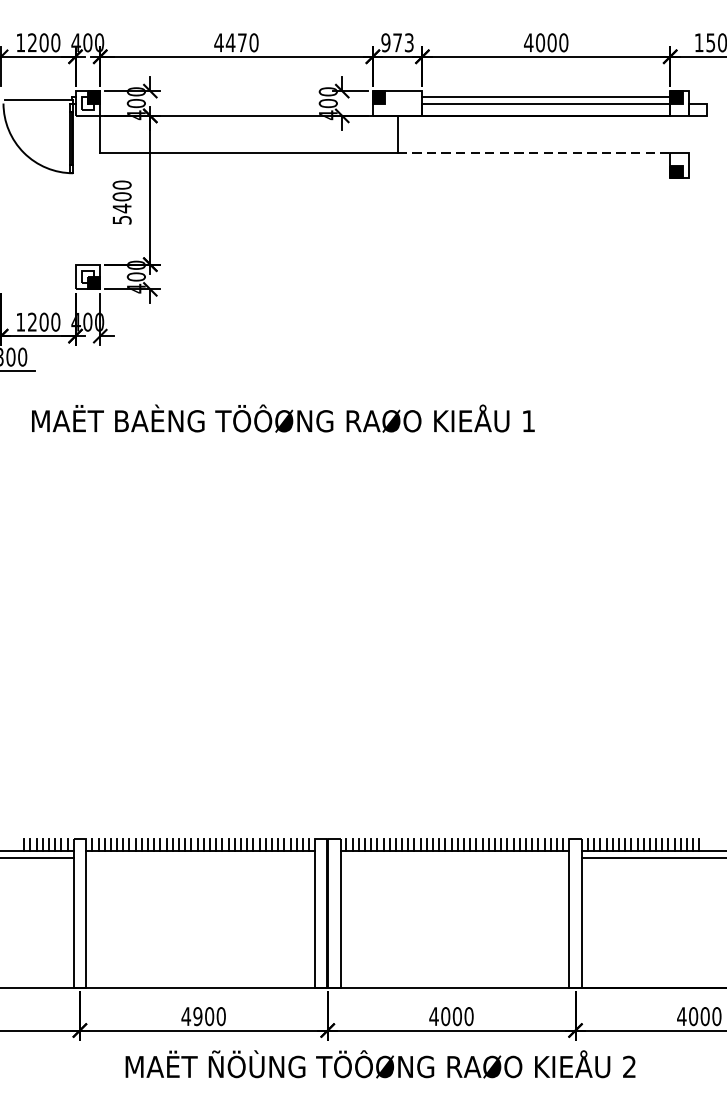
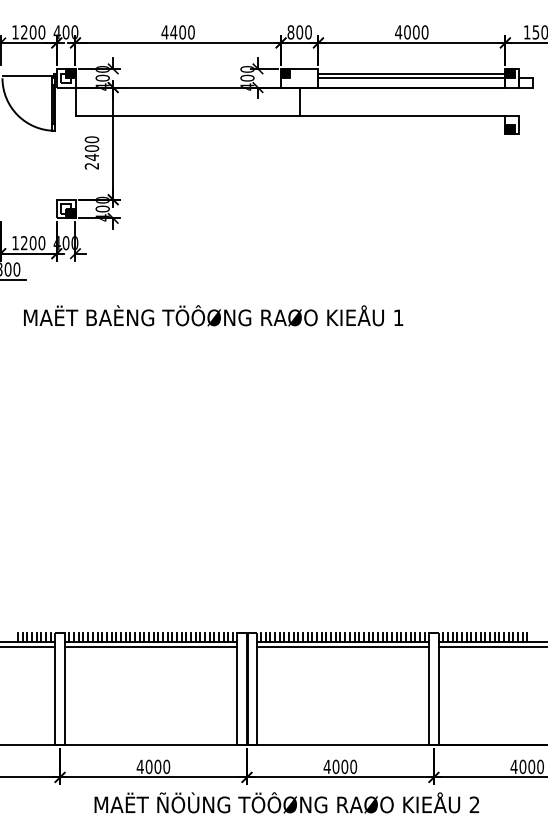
text: (242, 42) -> (182, 32), 4470 -> 4400
text: (397, 42) -> (299, 32), 973 -> 800
line: (533, 152) -> (402, 115), dashed -> solid
text: (121, 220) -> (91, 166), 5400 -> 2400
line: (199, 856) -> (150, 646), added
line: (454, 856) -> (342, 646), added
text: (197, 1017) -> (148, 767), 4900 -> 4000

